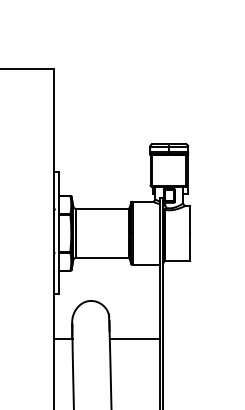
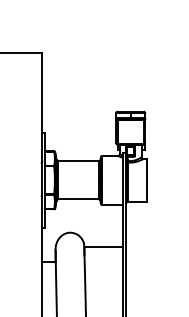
line: (134, 338) -> (103, 247), moved

